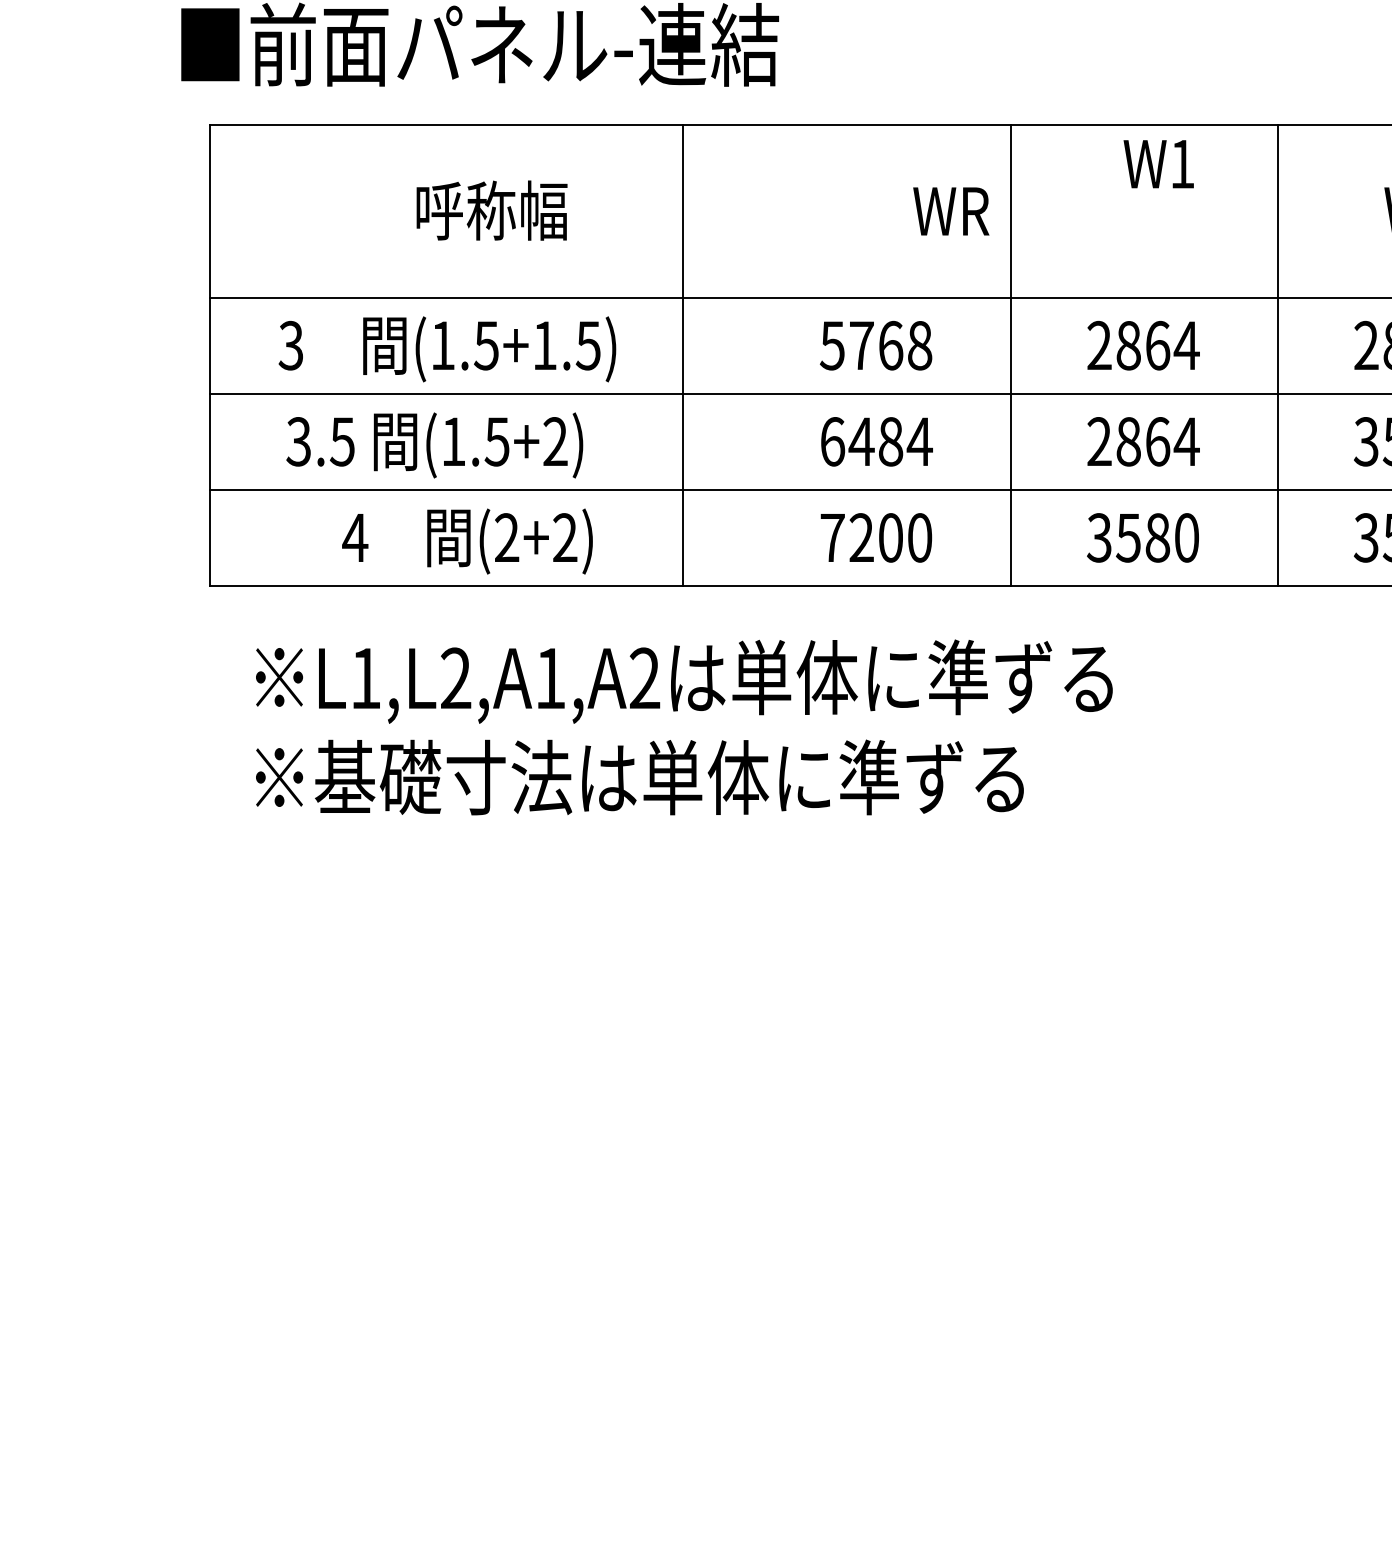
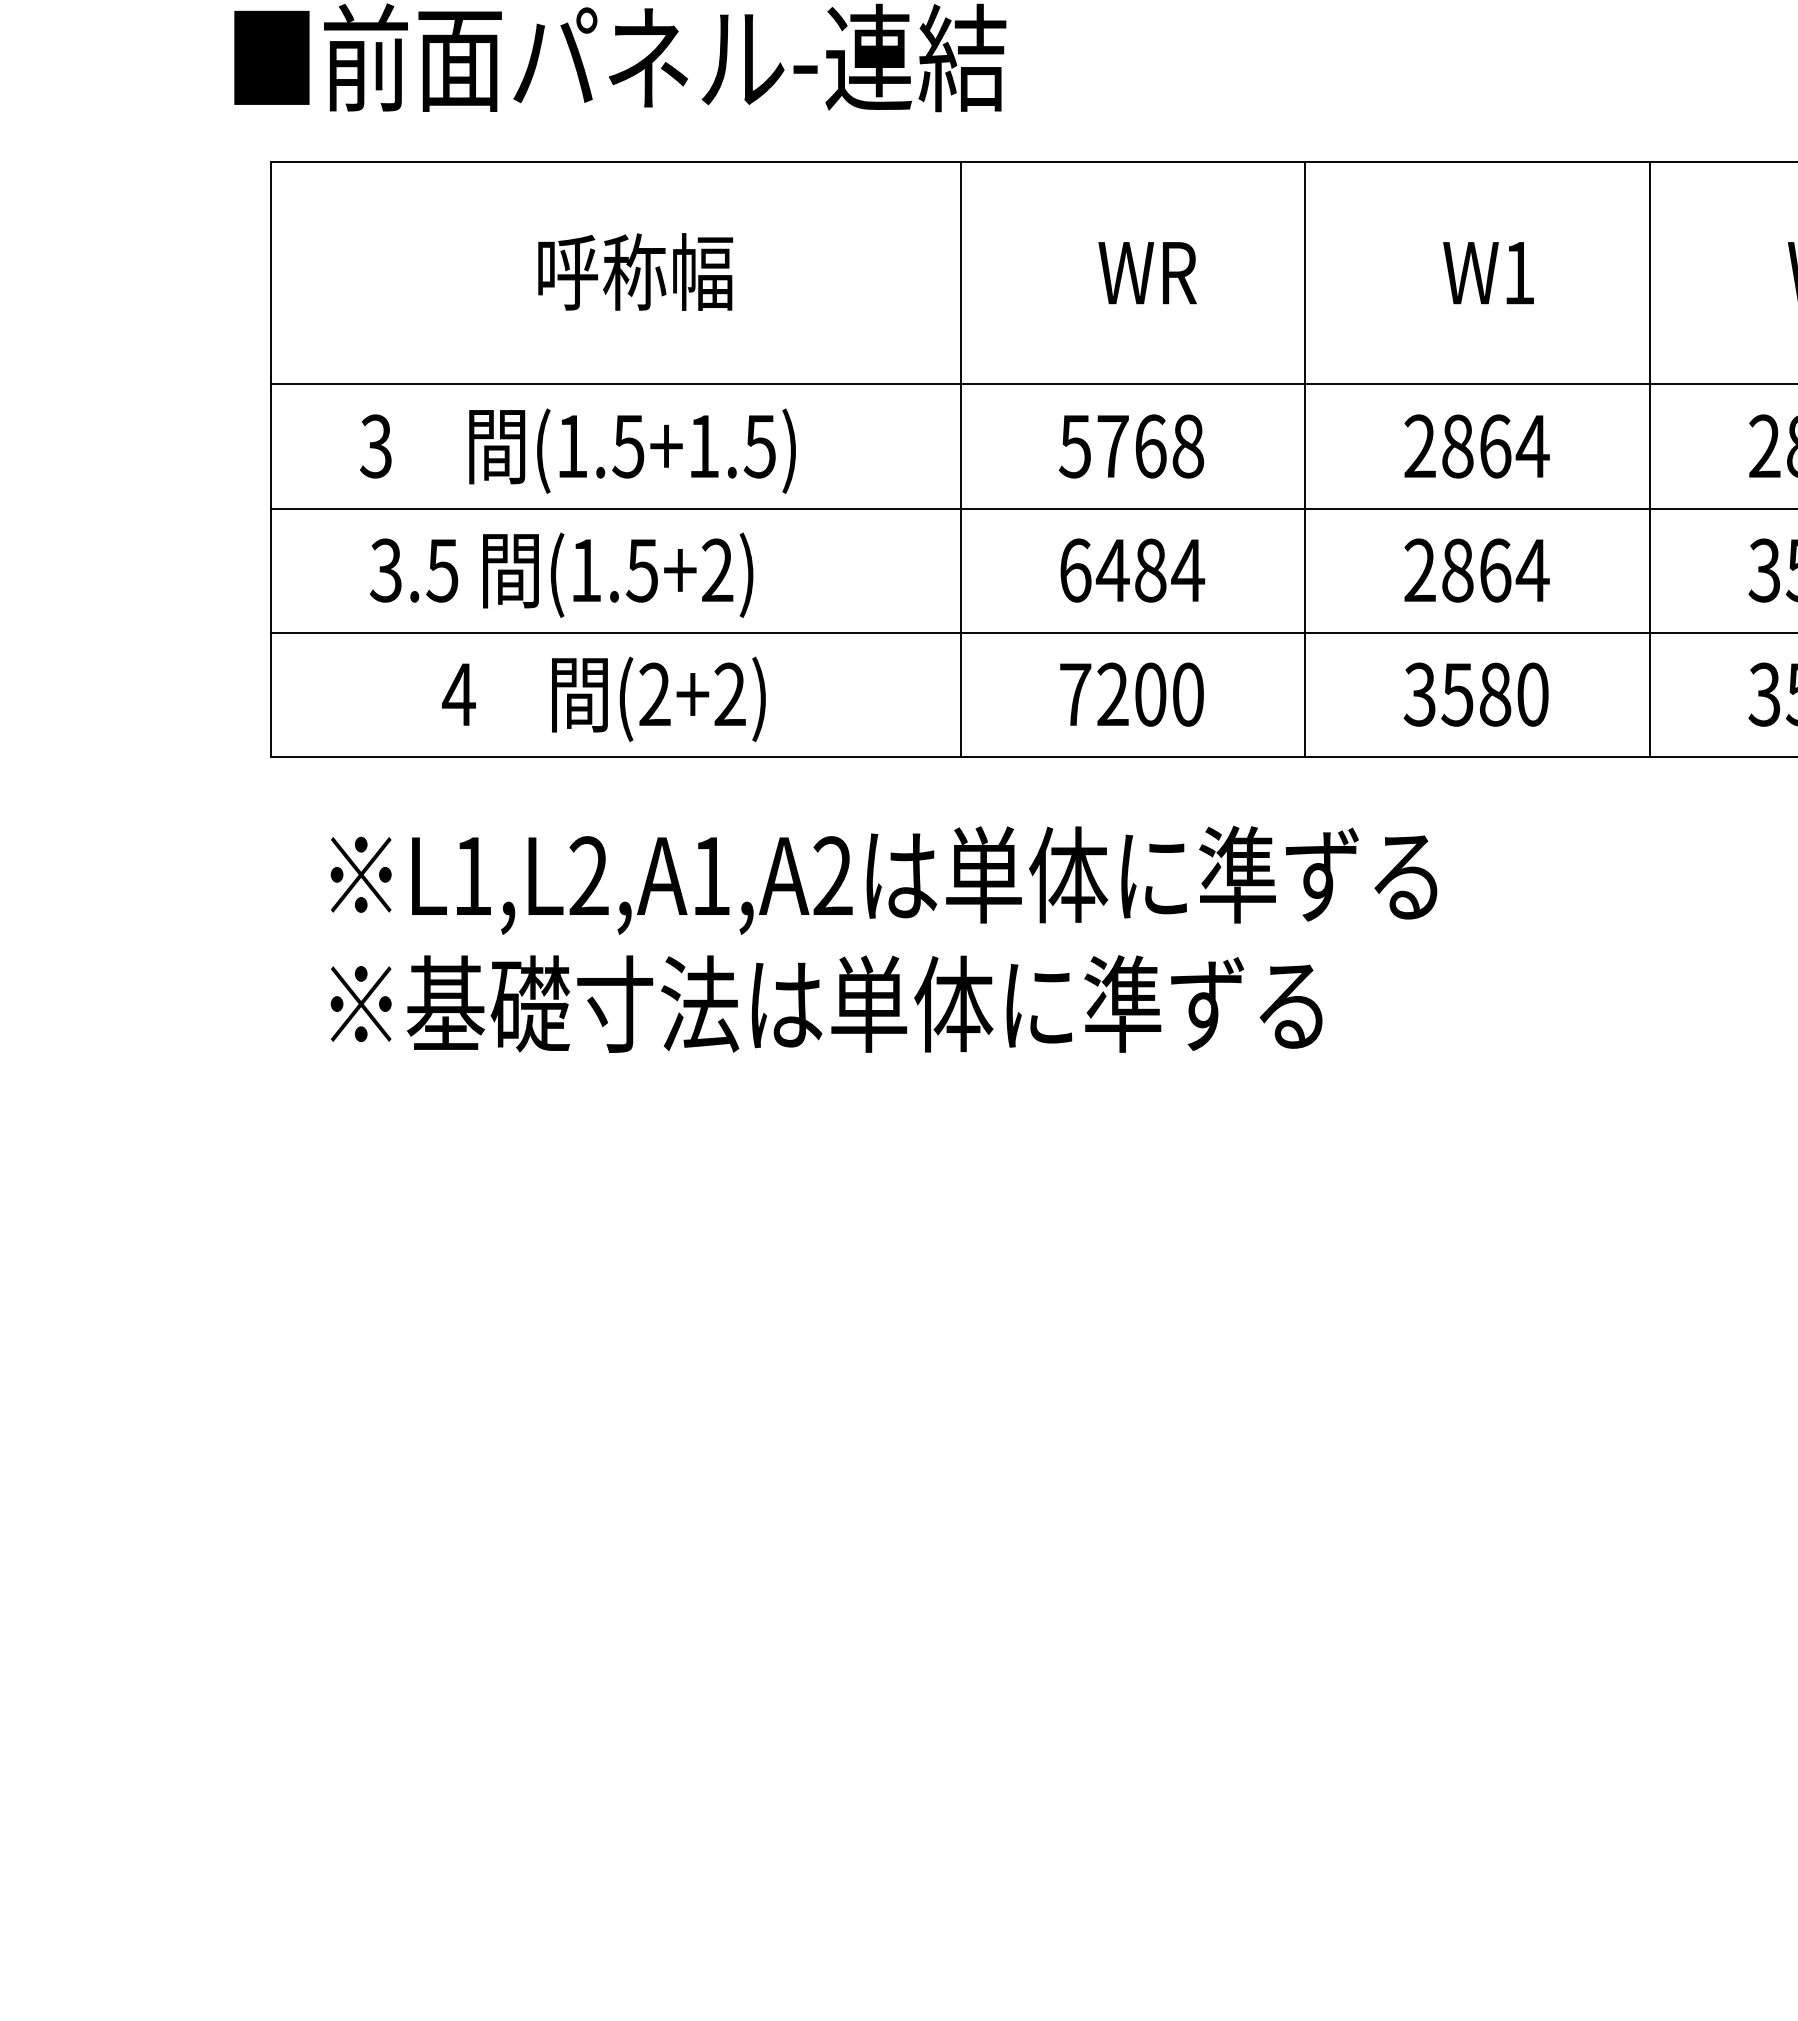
text: (1158, 164) -> (1488, 273), moved
text: (951, 211) -> (1147, 273), moved
line: (682, 355) -> (960, 458), moved

